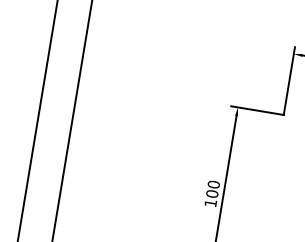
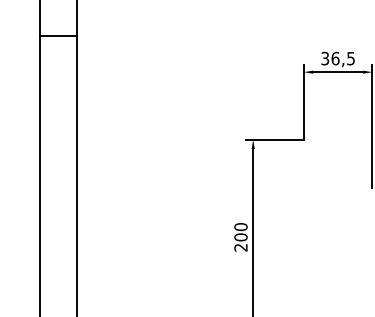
text: (210, 203) -> (240, 247), 100 -> 200

